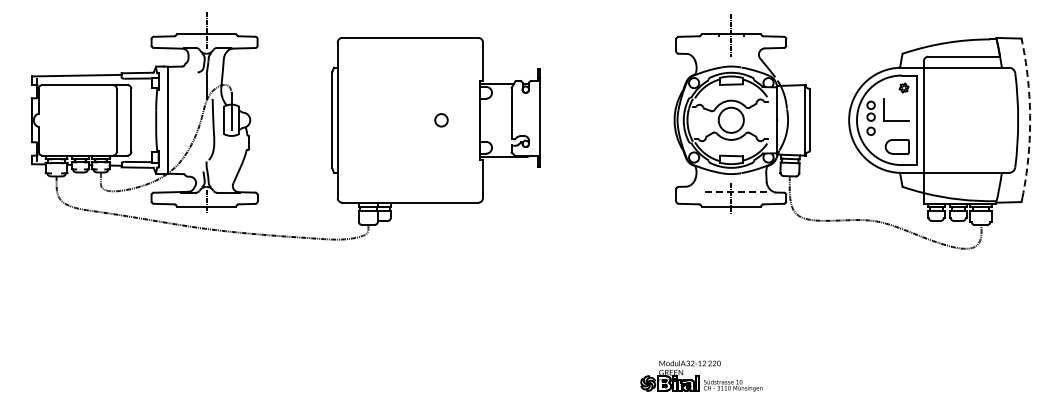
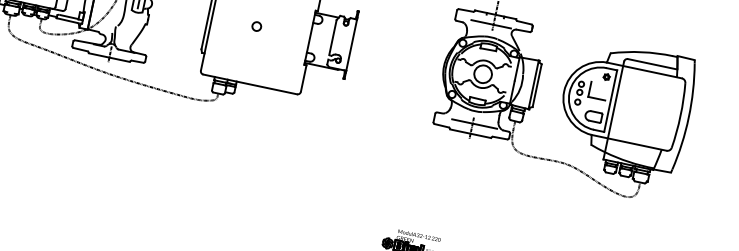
line: (727, 48) -> (490, 24), added
circle: (441, 120) -> (256, 26), moved
arc: (1030, 120) -> (689, 117), dashed -> solid
line: (734, 192) -> (474, 124), dashed -> solid

